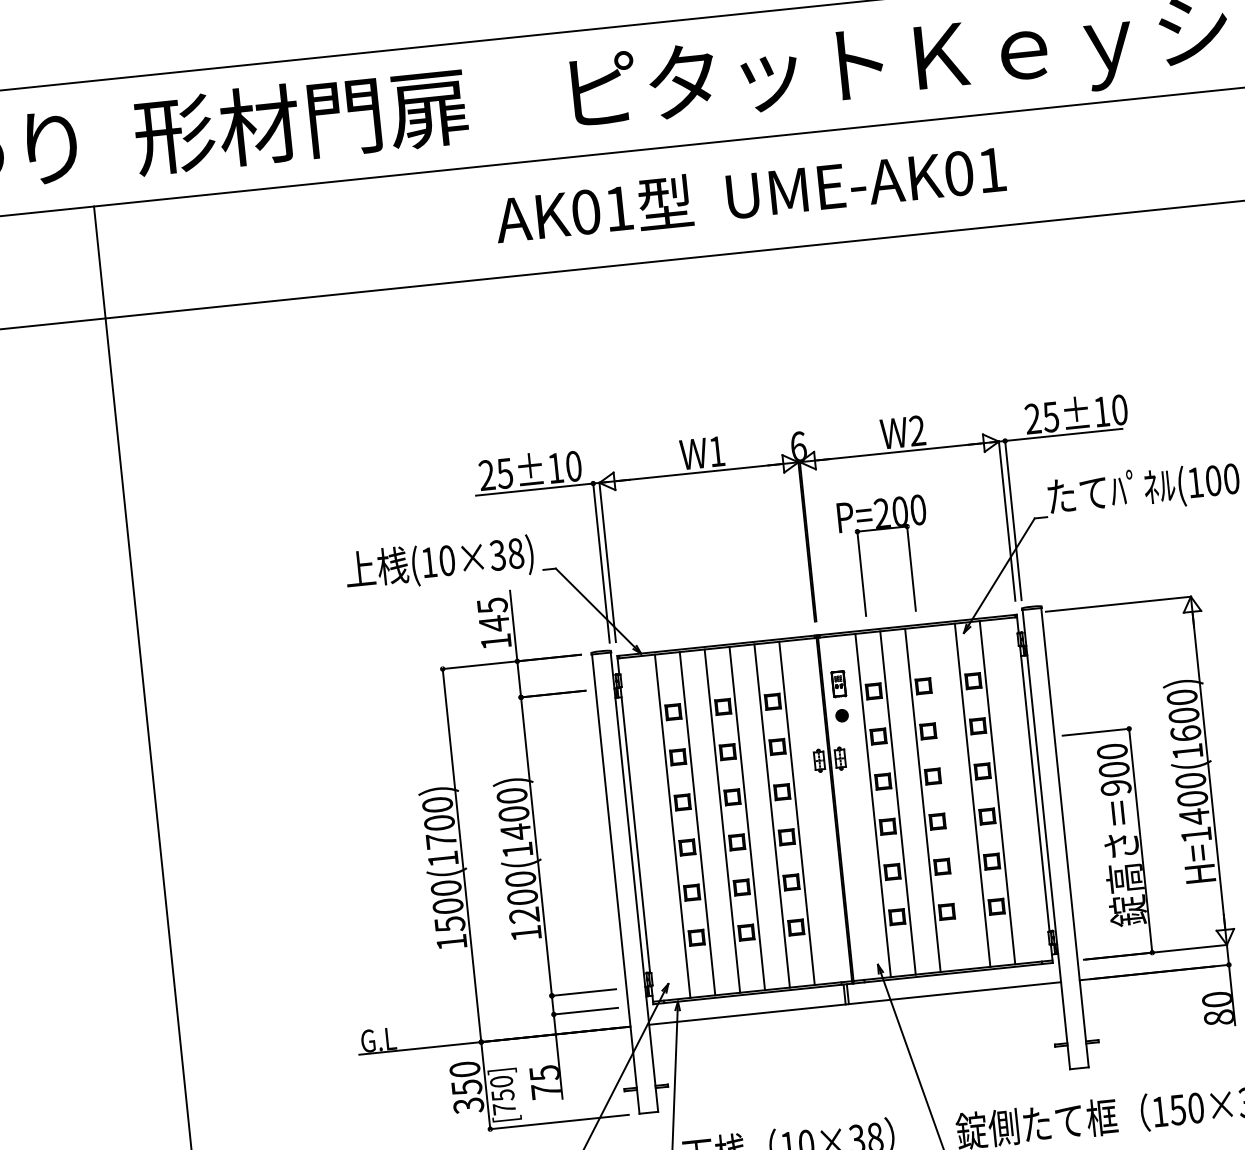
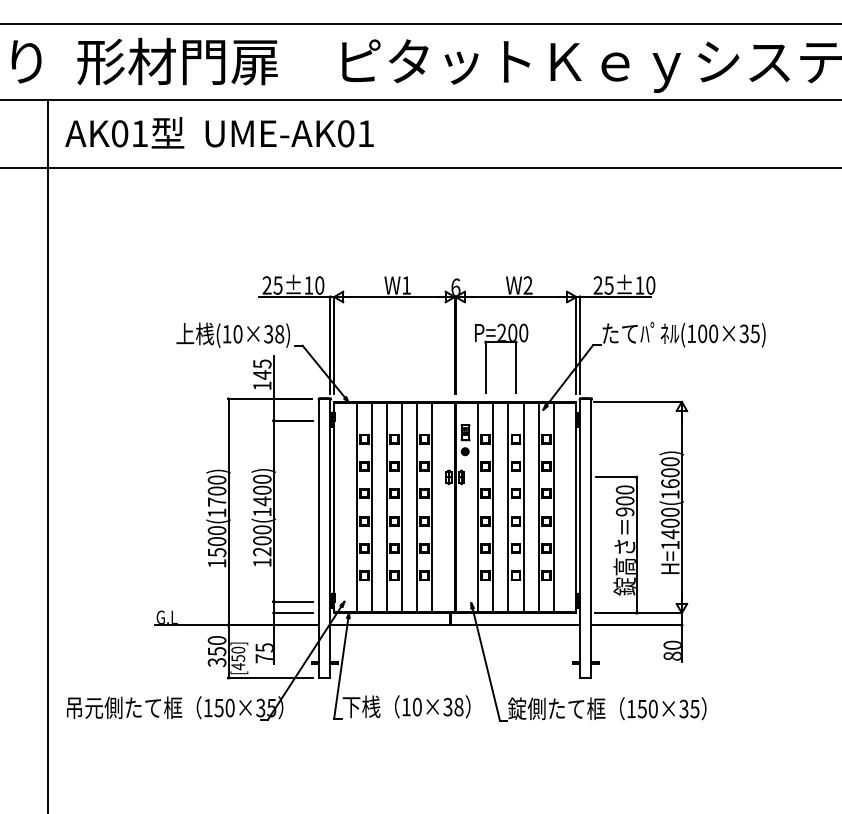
text: (750, 193) -> (219, 132), moved
line: (947, 797) -> (523, 507), added
text: (504, 1108) -> (238, 666), [750] -> [450]

